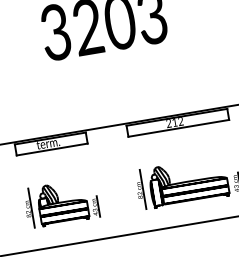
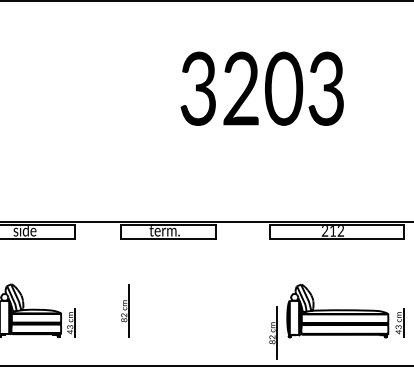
part: (140, 189) -> (273, 332), moved
part: (67, 201) -> (177, 310), removed

